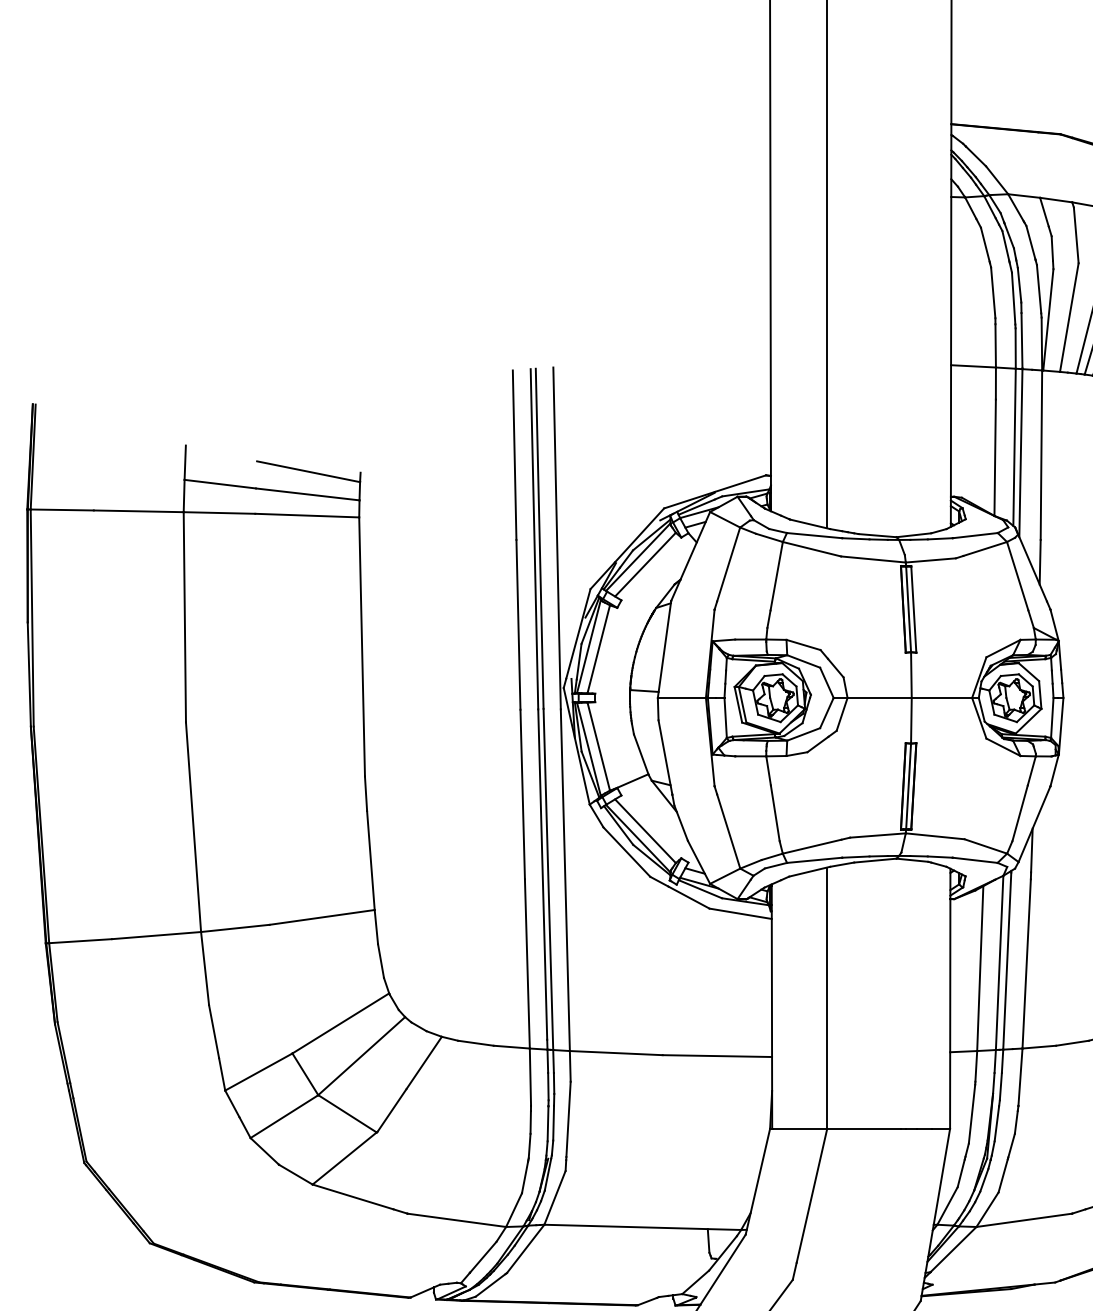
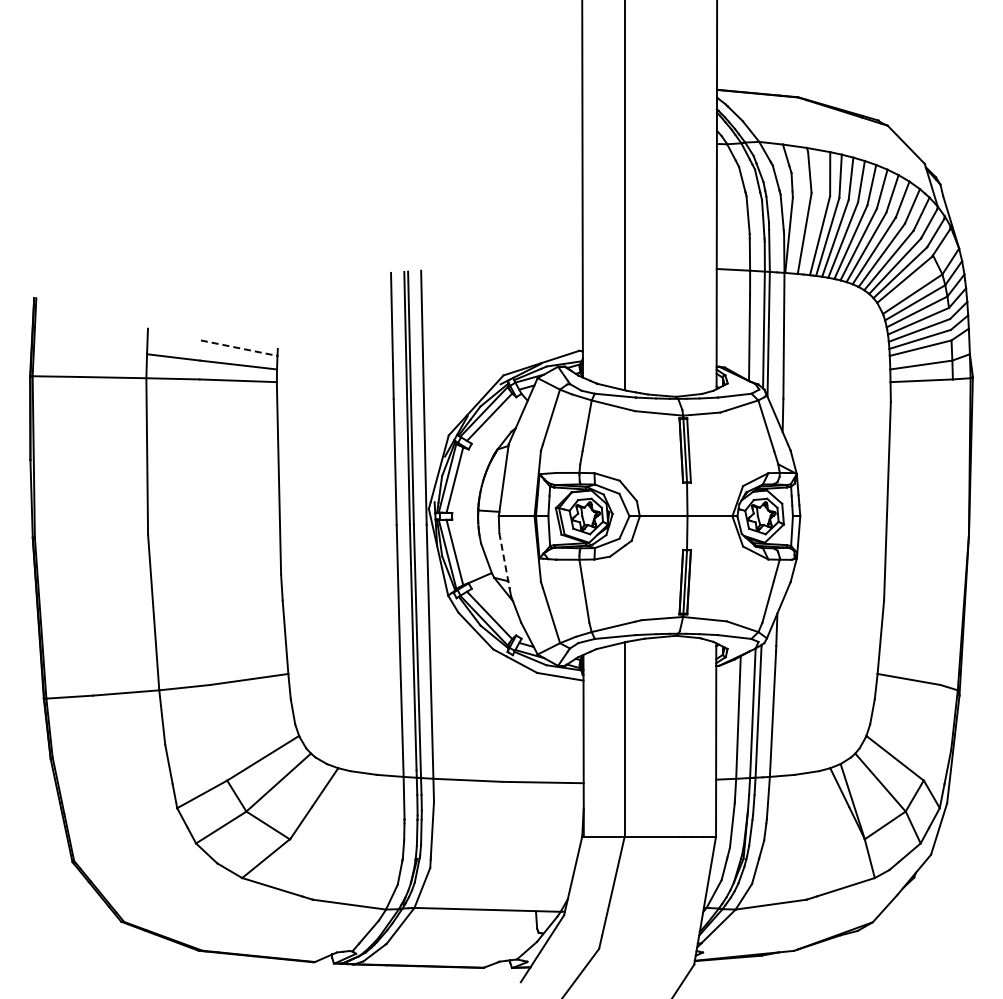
line: (308, 472) -> (239, 348), solid -> dashed
line: (665, 758) -> (504, 561), solid -> dashed

